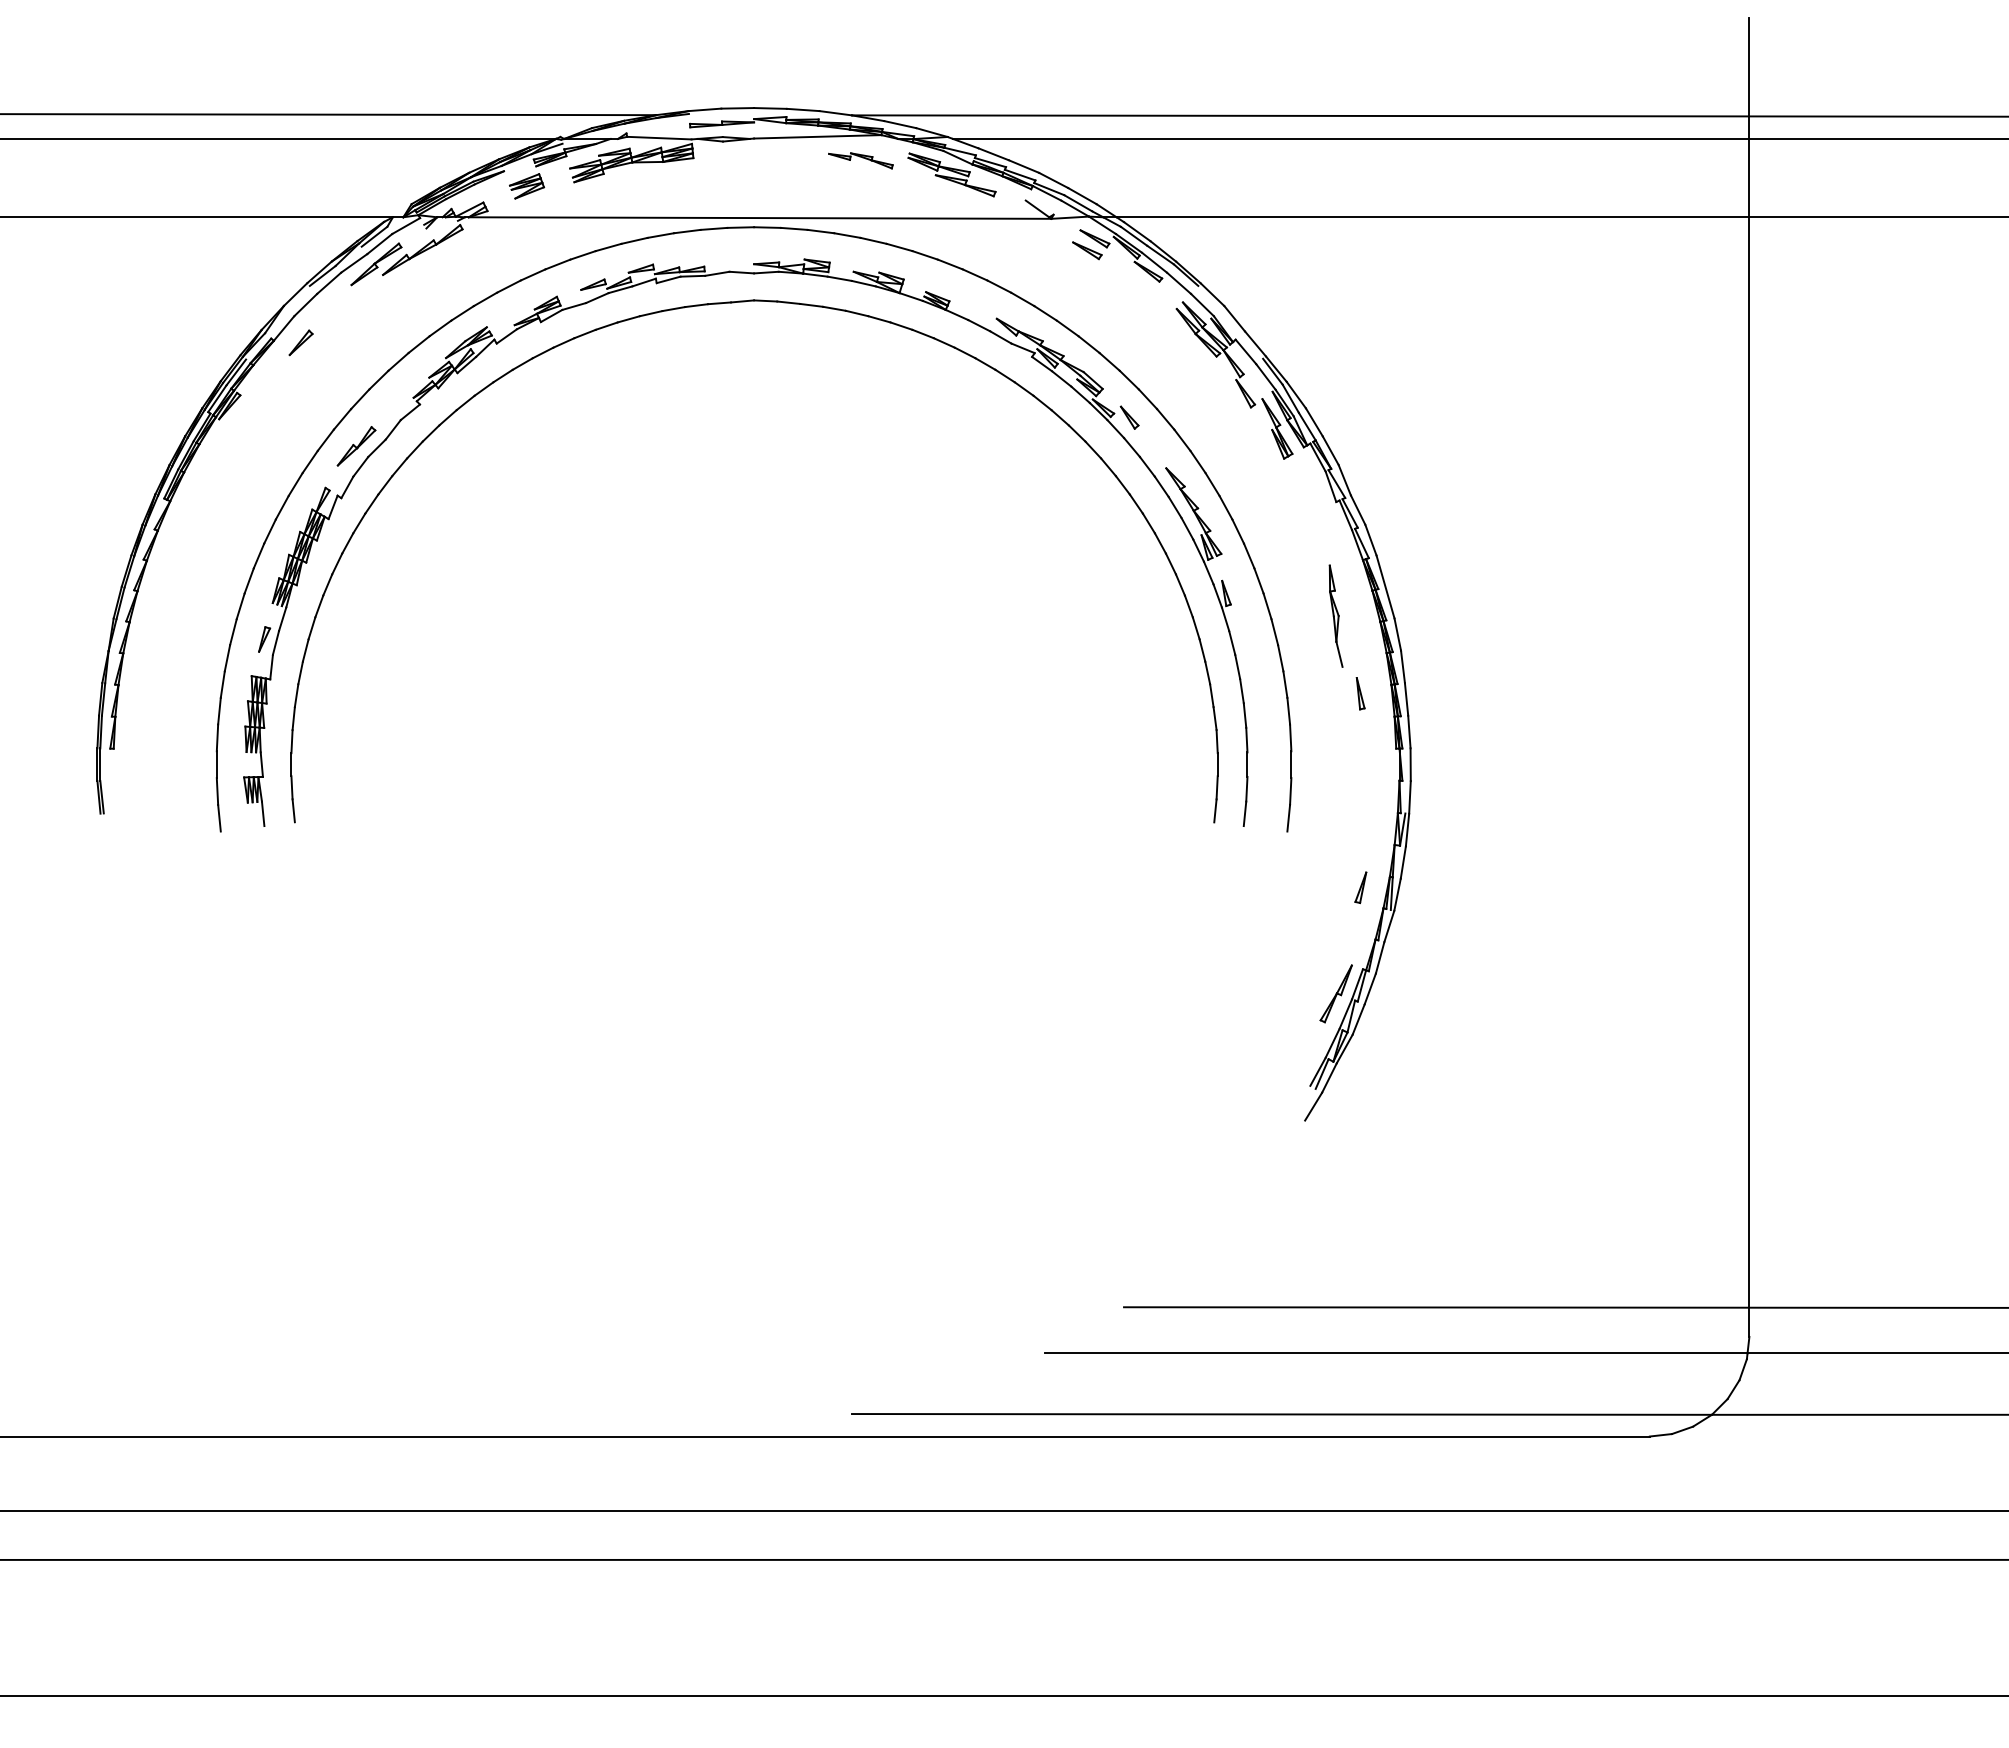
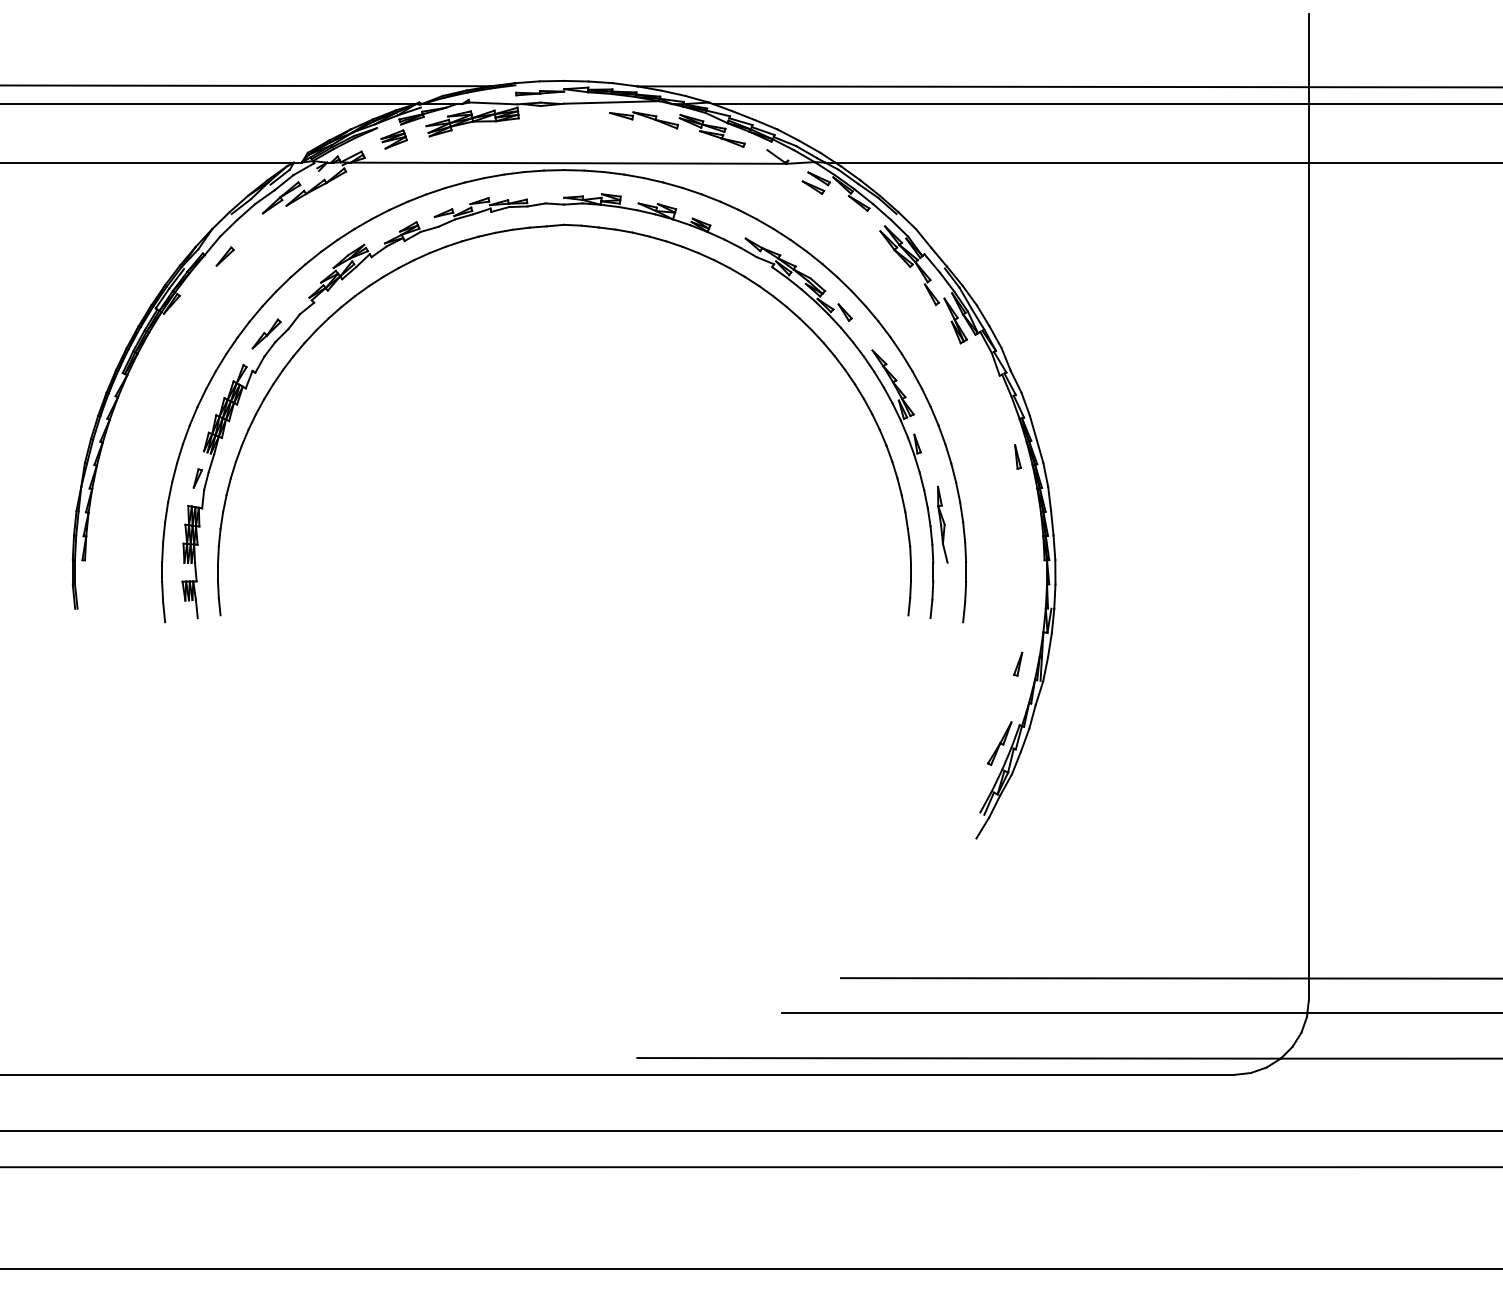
part: (860, 160) -> (643, 120), size x1.43
part: (1335, 615) -> (942, 524), moved
part: (1360, 693) -> (1017, 456), moved

